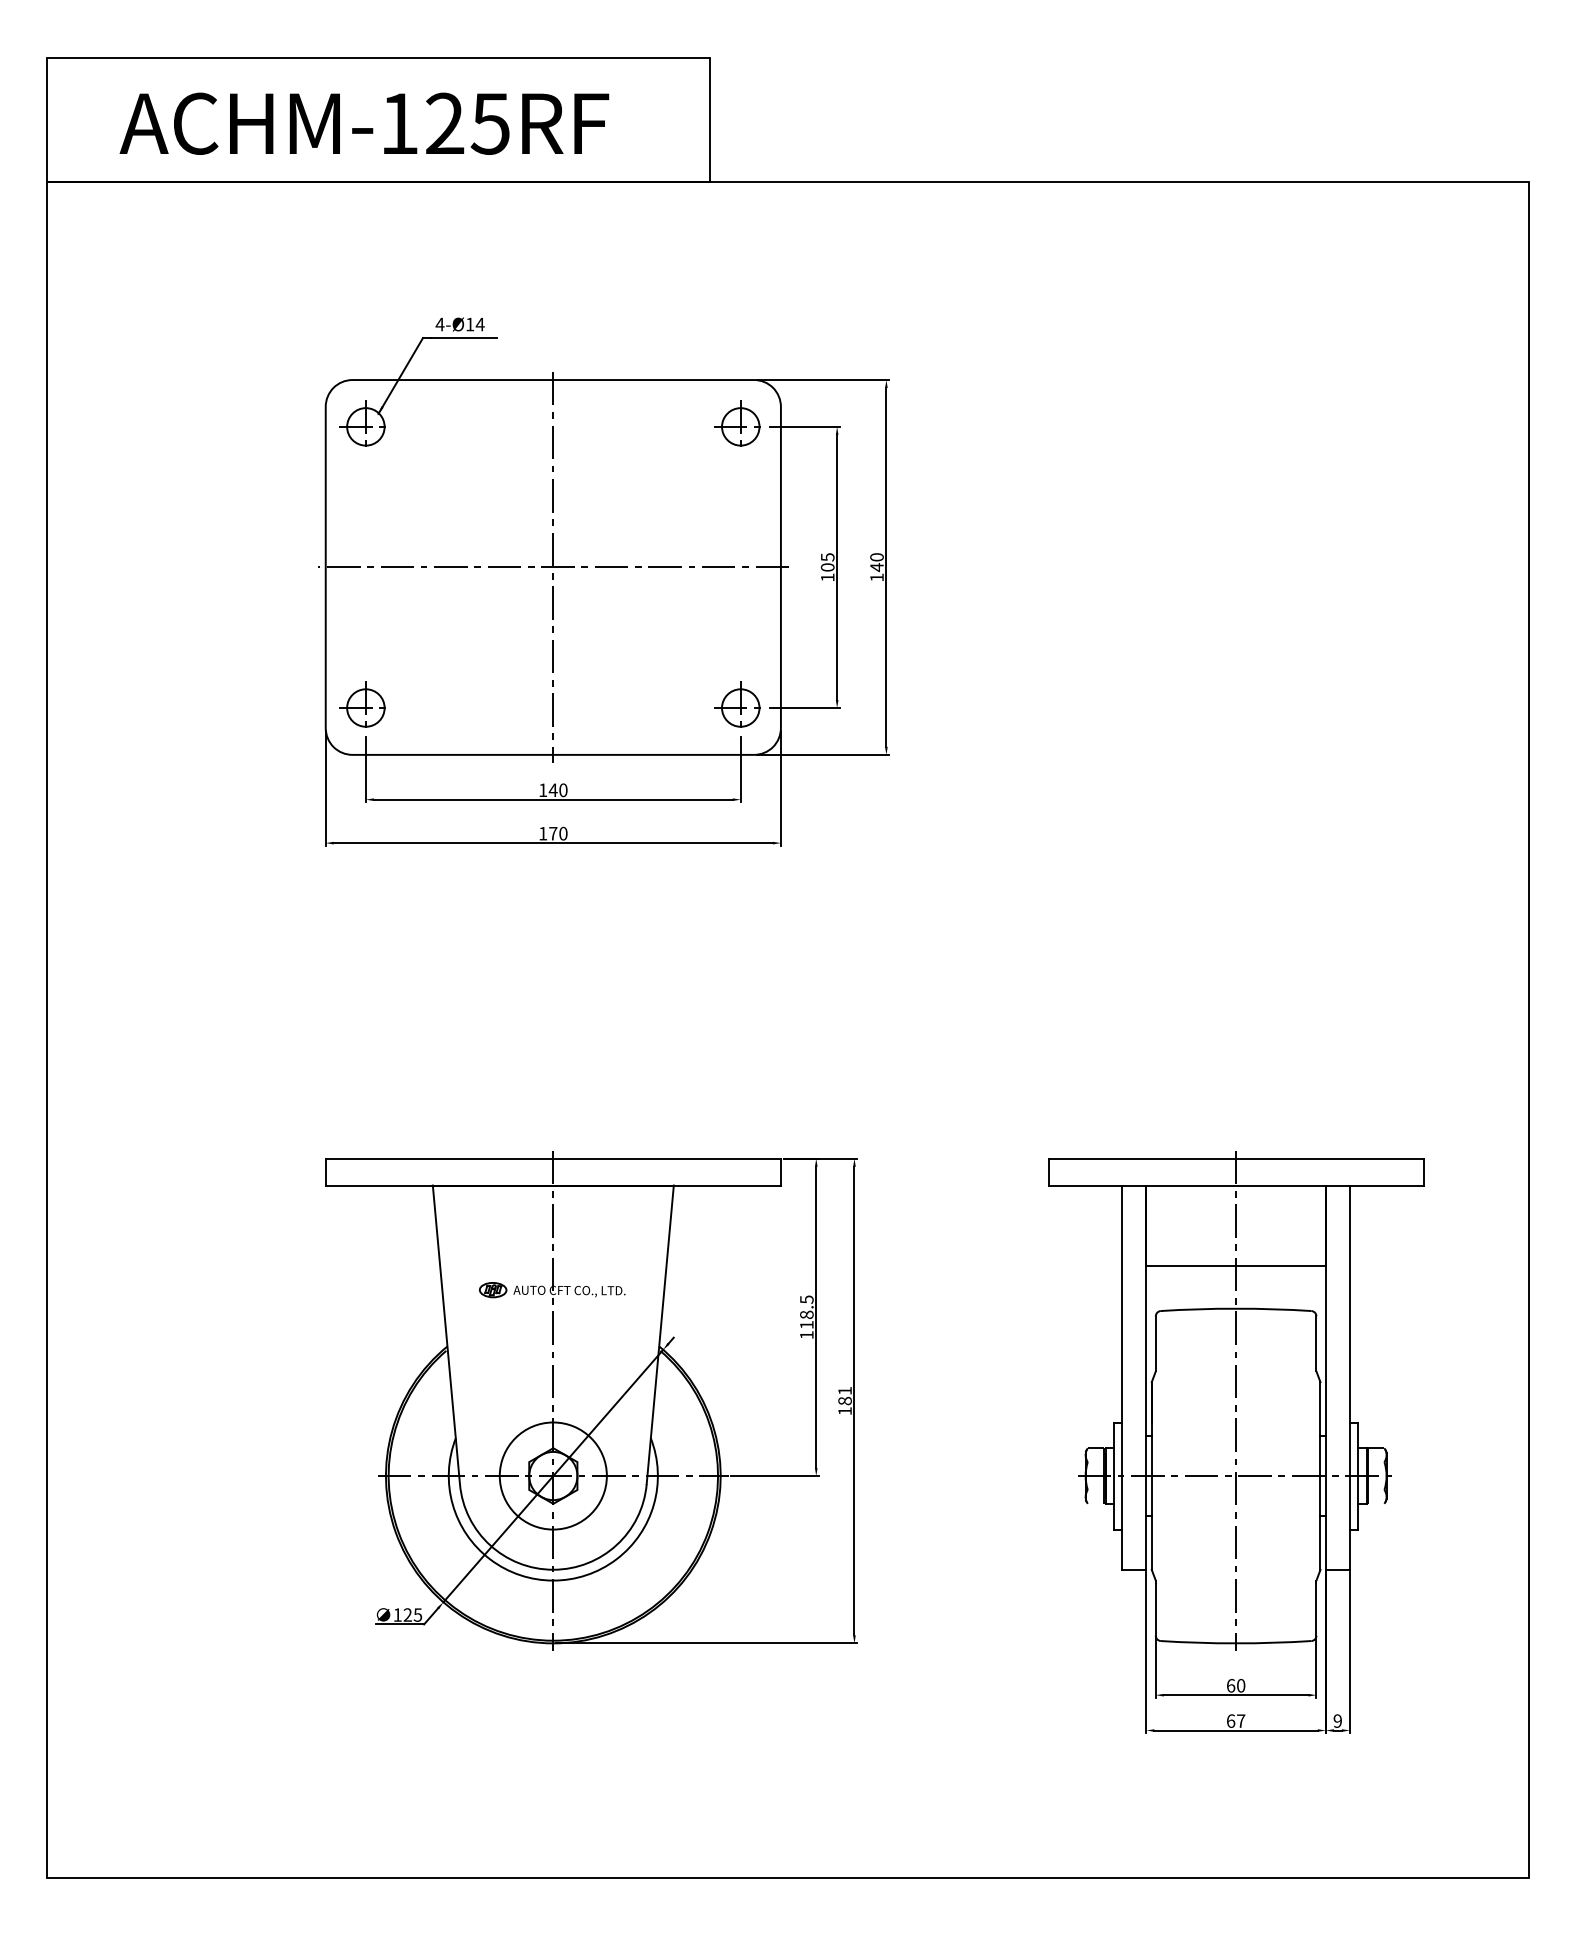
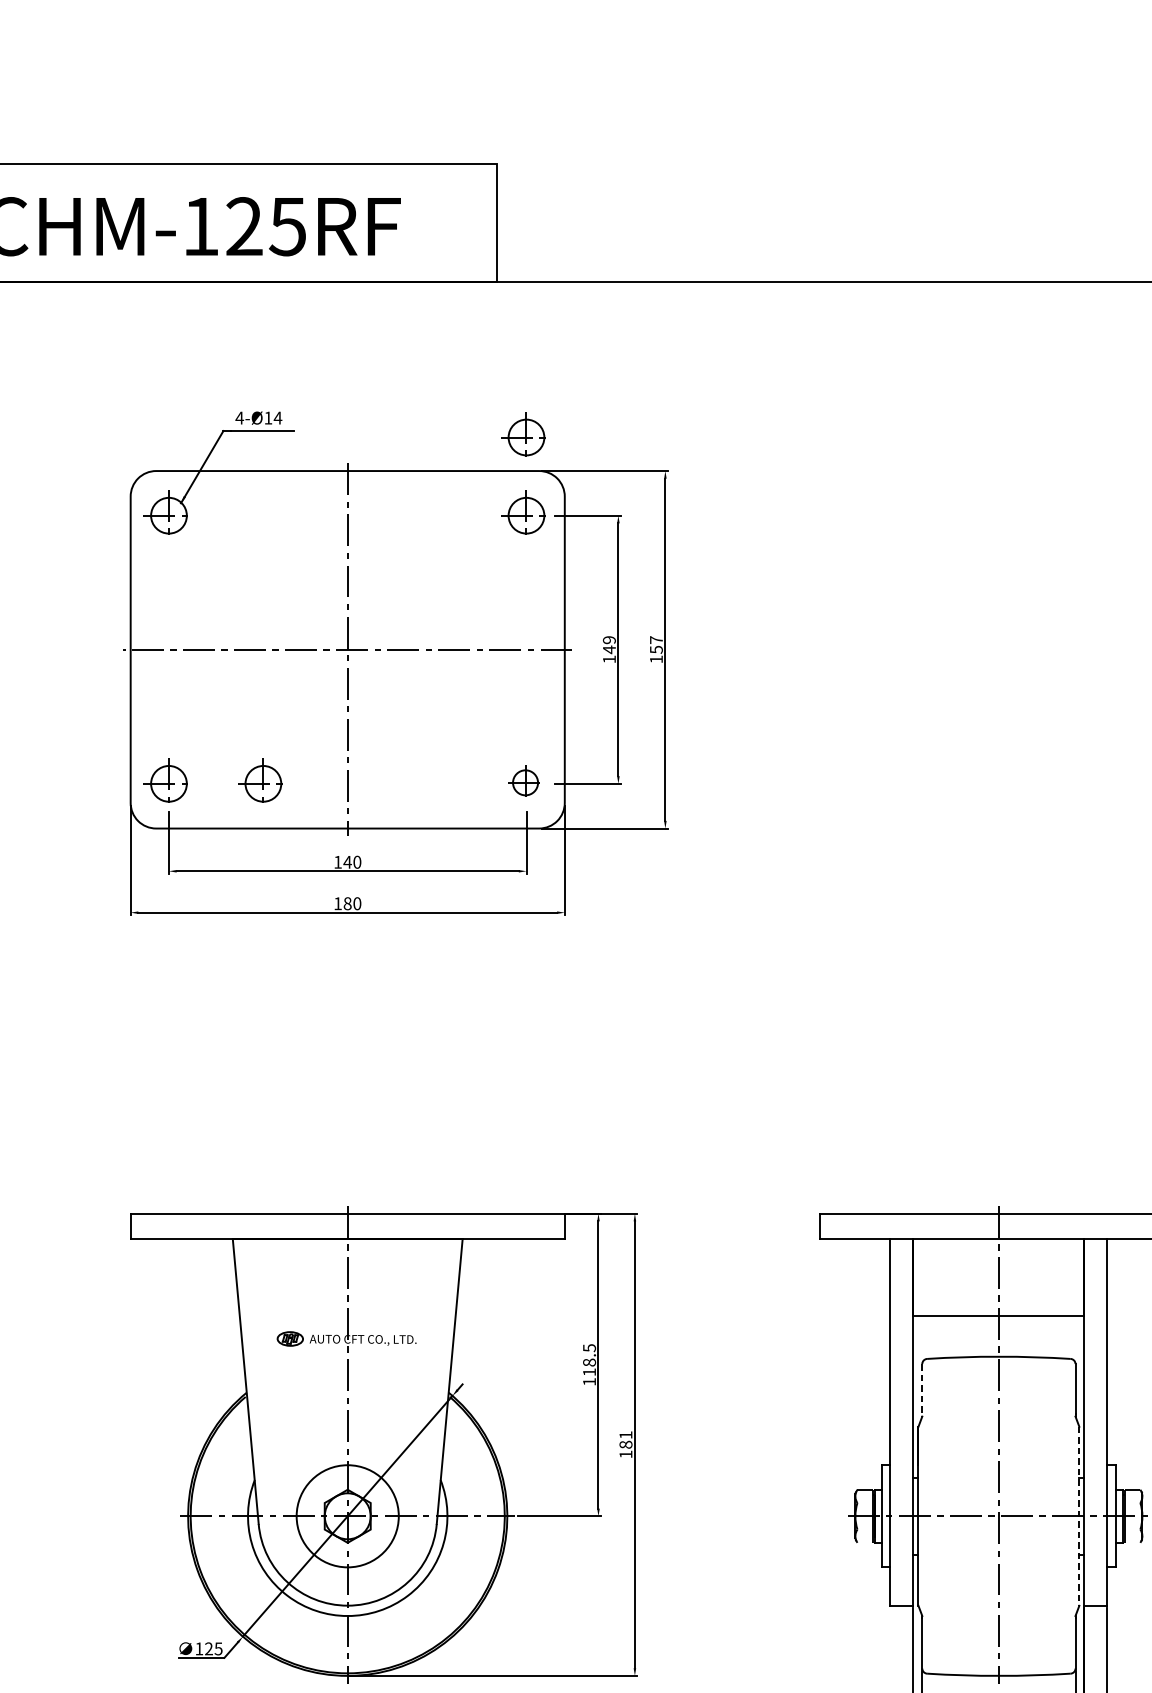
part: (737, 341) -> (523, 434), added
text: (827, 562) -> (609, 645), 105 -> 149
text: (876, 562) -> (655, 645), 140 -> 157
part: (461, 704) -> (260, 780), added
part: (737, 704) -> (523, 780), size x0.7
text: (553, 833) -> (347, 903), 170 -> 180
line: (1155, 1343) -> (922, 1389), solid -> dashed
line: (1320, 1476) -> (1079, 1516), solid -> dashed

